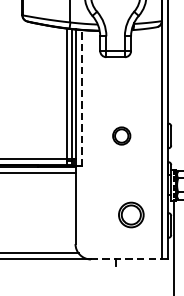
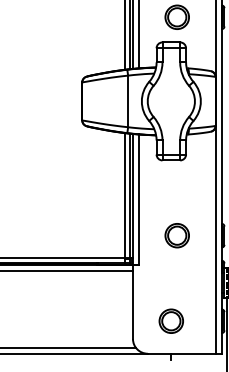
line: (81, 98) -> (138, 199), dashed -> solid
part: (121, 135) -> (176, 235), size x1.43
part: (130, 214) -> (170, 320), moved
line: (126, 259) -> (181, 353), dashed -> solid

